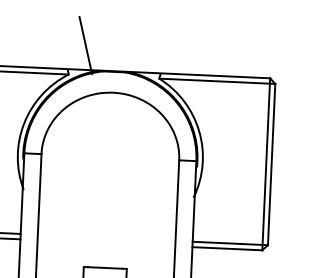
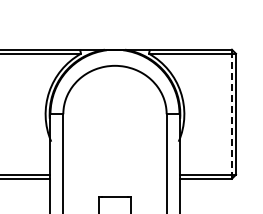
line: (85, 45) -> (92, 31), removed
line: (265, 164) -> (231, 114), solid -> dashed

